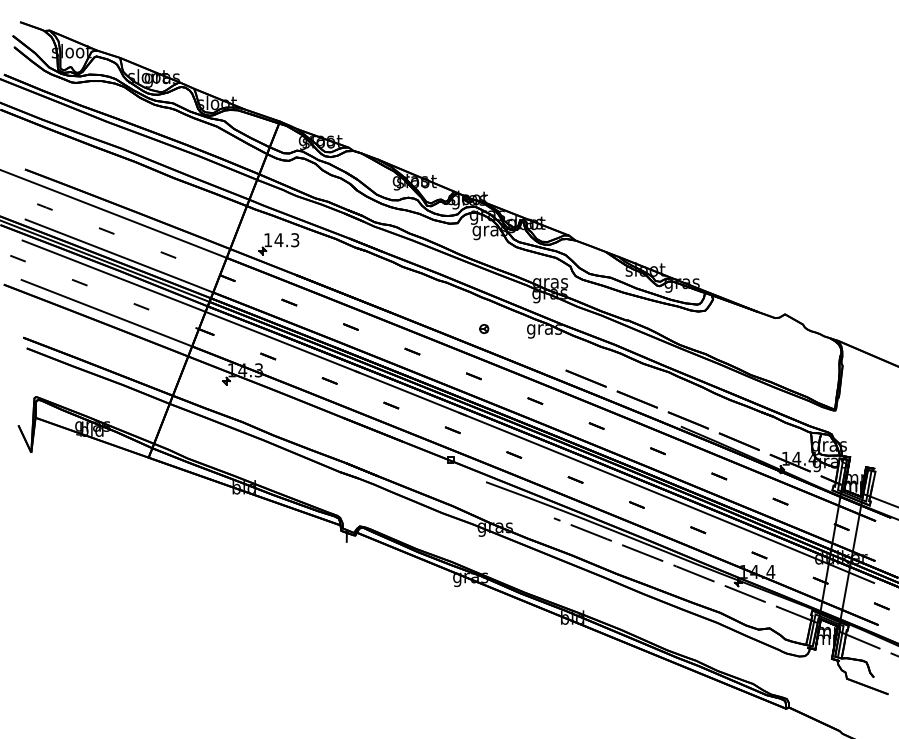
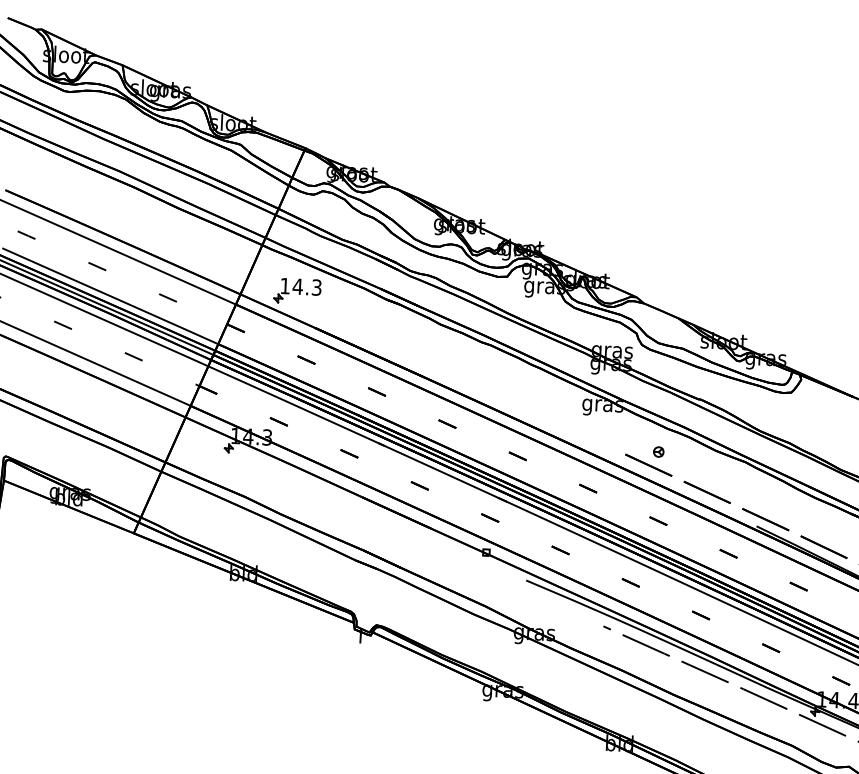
part: (484, 328) -> (659, 451), moved

